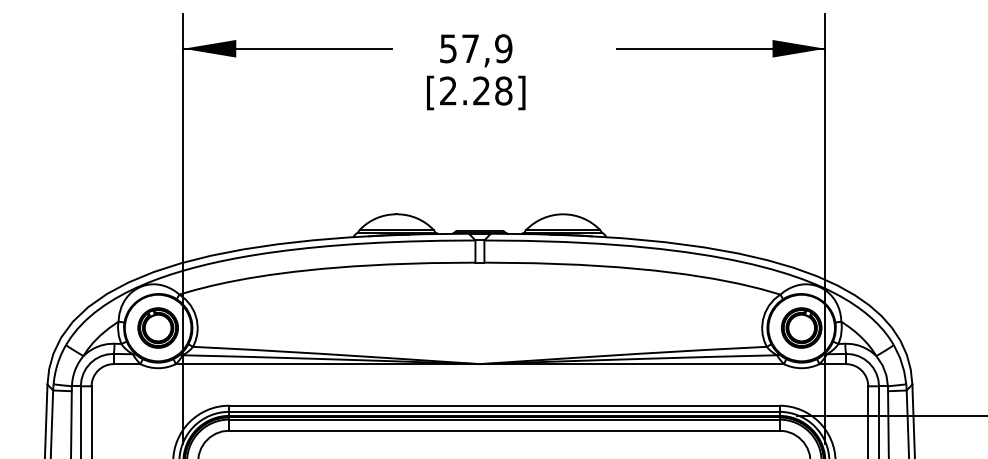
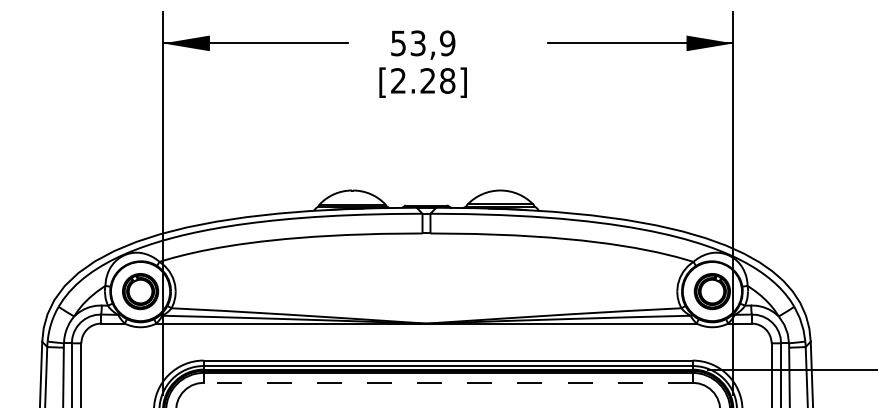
text: (470, 48) -> (418, 43), 57,9 -> 53,9
line: (503, 430) -> (447, 382), solid -> dashed

